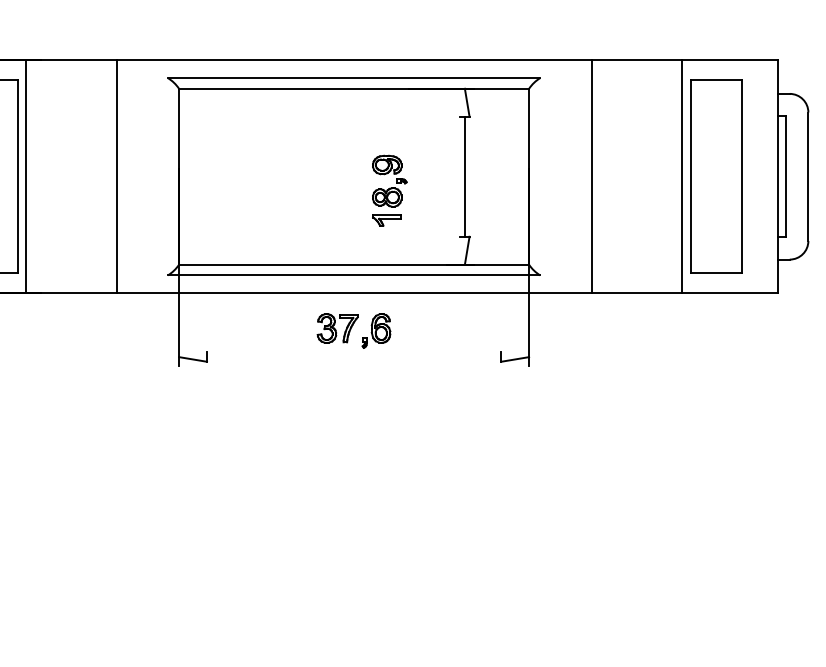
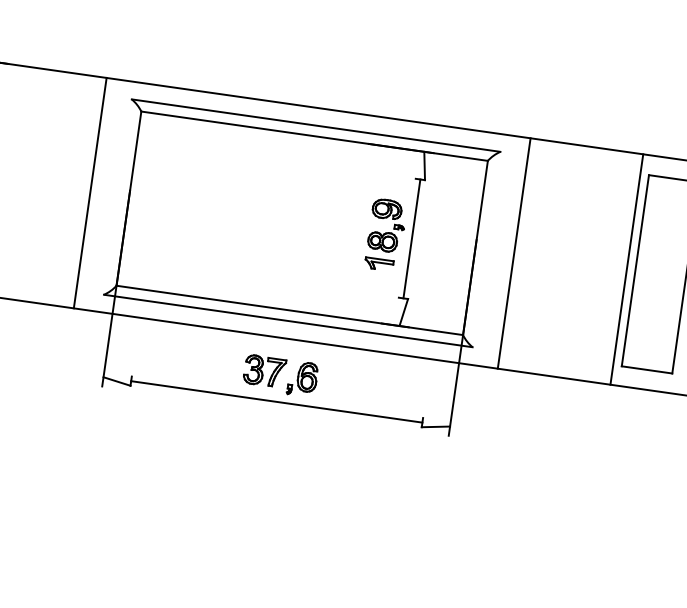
line: (116, 176) -> (89, 192), moved
line: (592, 176) -> (514, 253), moved
part: (389, 190) -> (385, 234), moved
line: (354, 357) -> (277, 402), added

